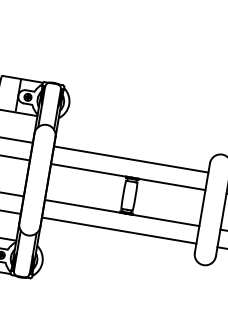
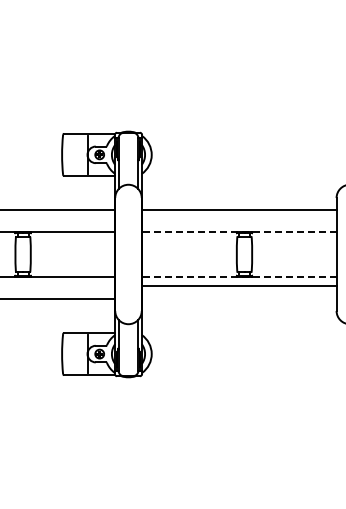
line: (127, 176) -> (238, 231), solid -> dashed
line: (121, 213) -> (238, 277), solid -> dashed
line: (118, 230) -> (238, 286), moved

